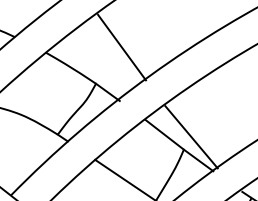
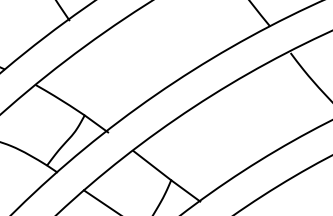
line: (121, 47) -> (109, 79), removed
line: (191, 136) -> (178, 167), removed

